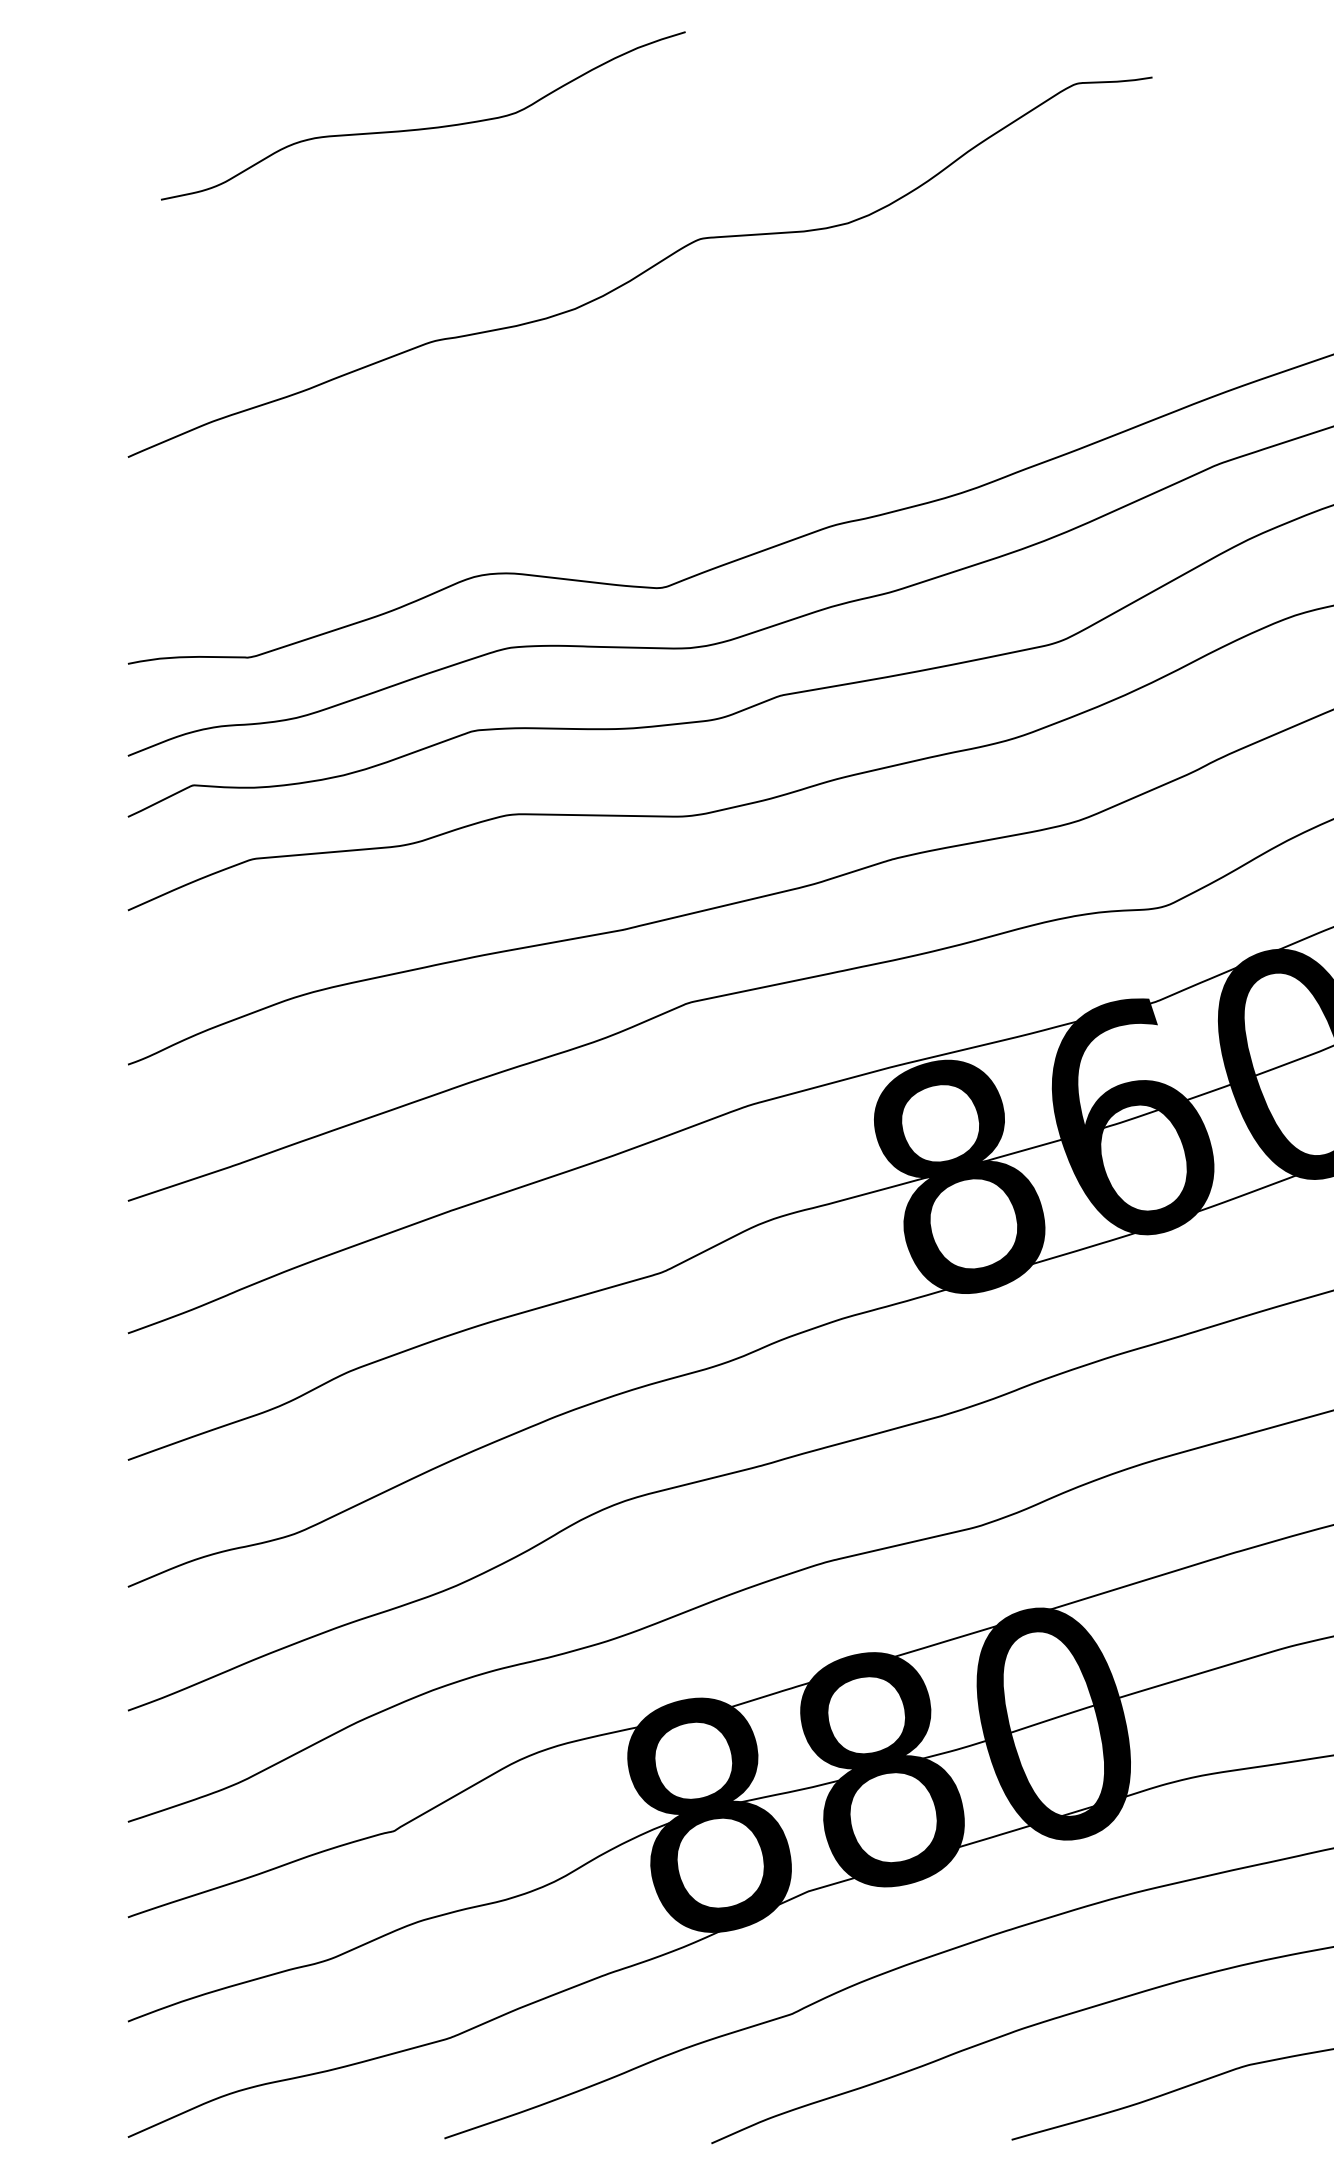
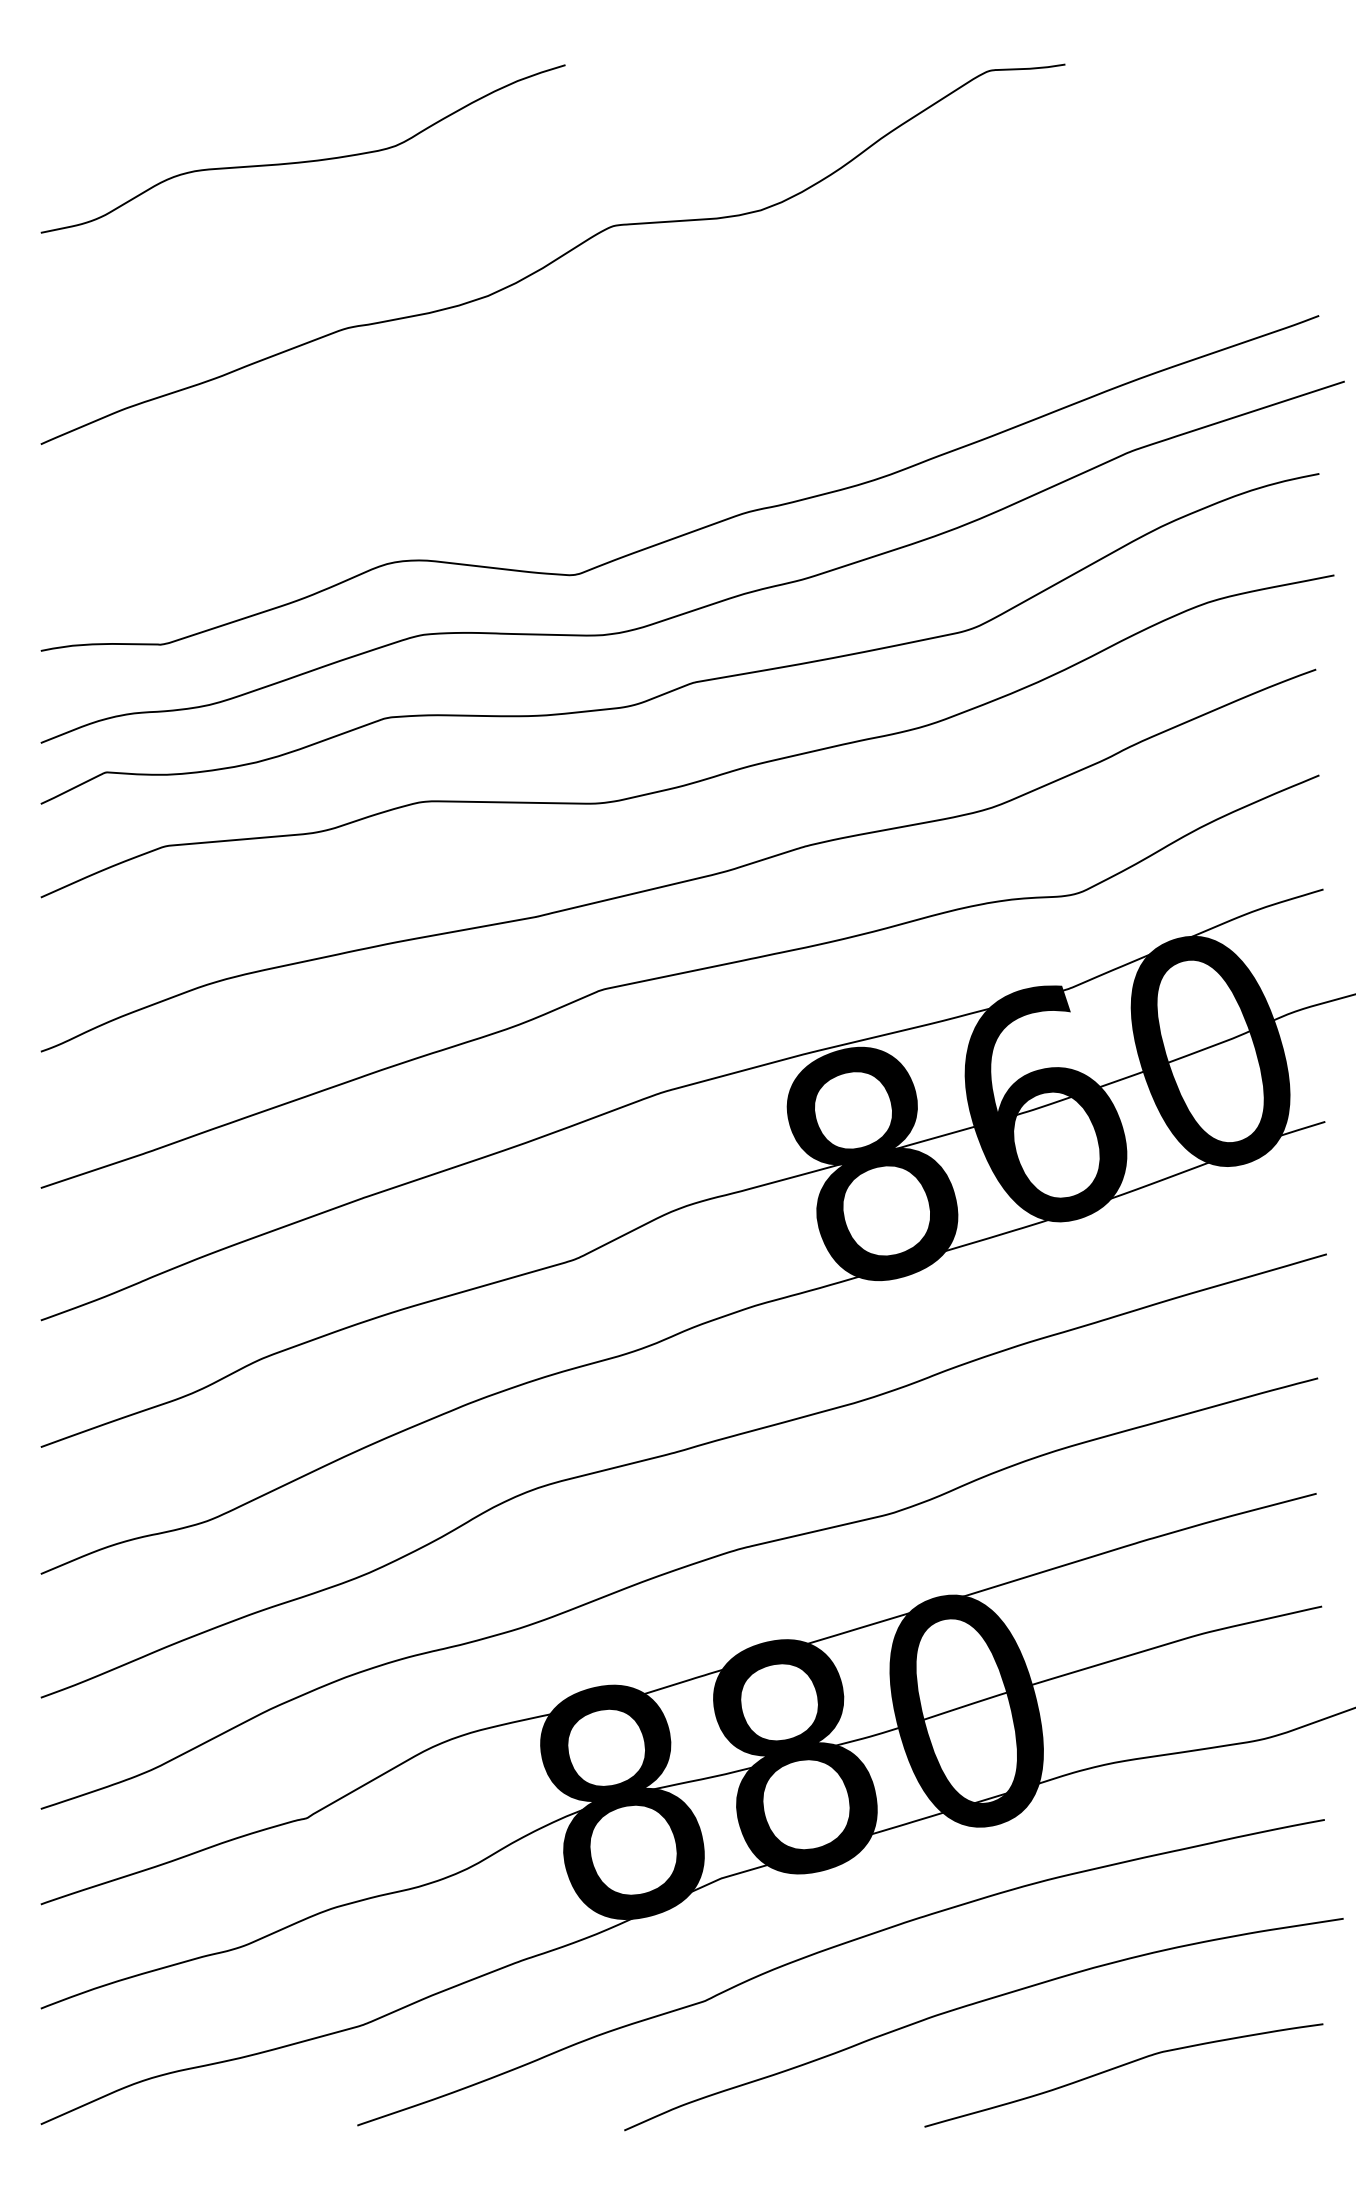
curve: (426, 127) -> (306, 160), moved

